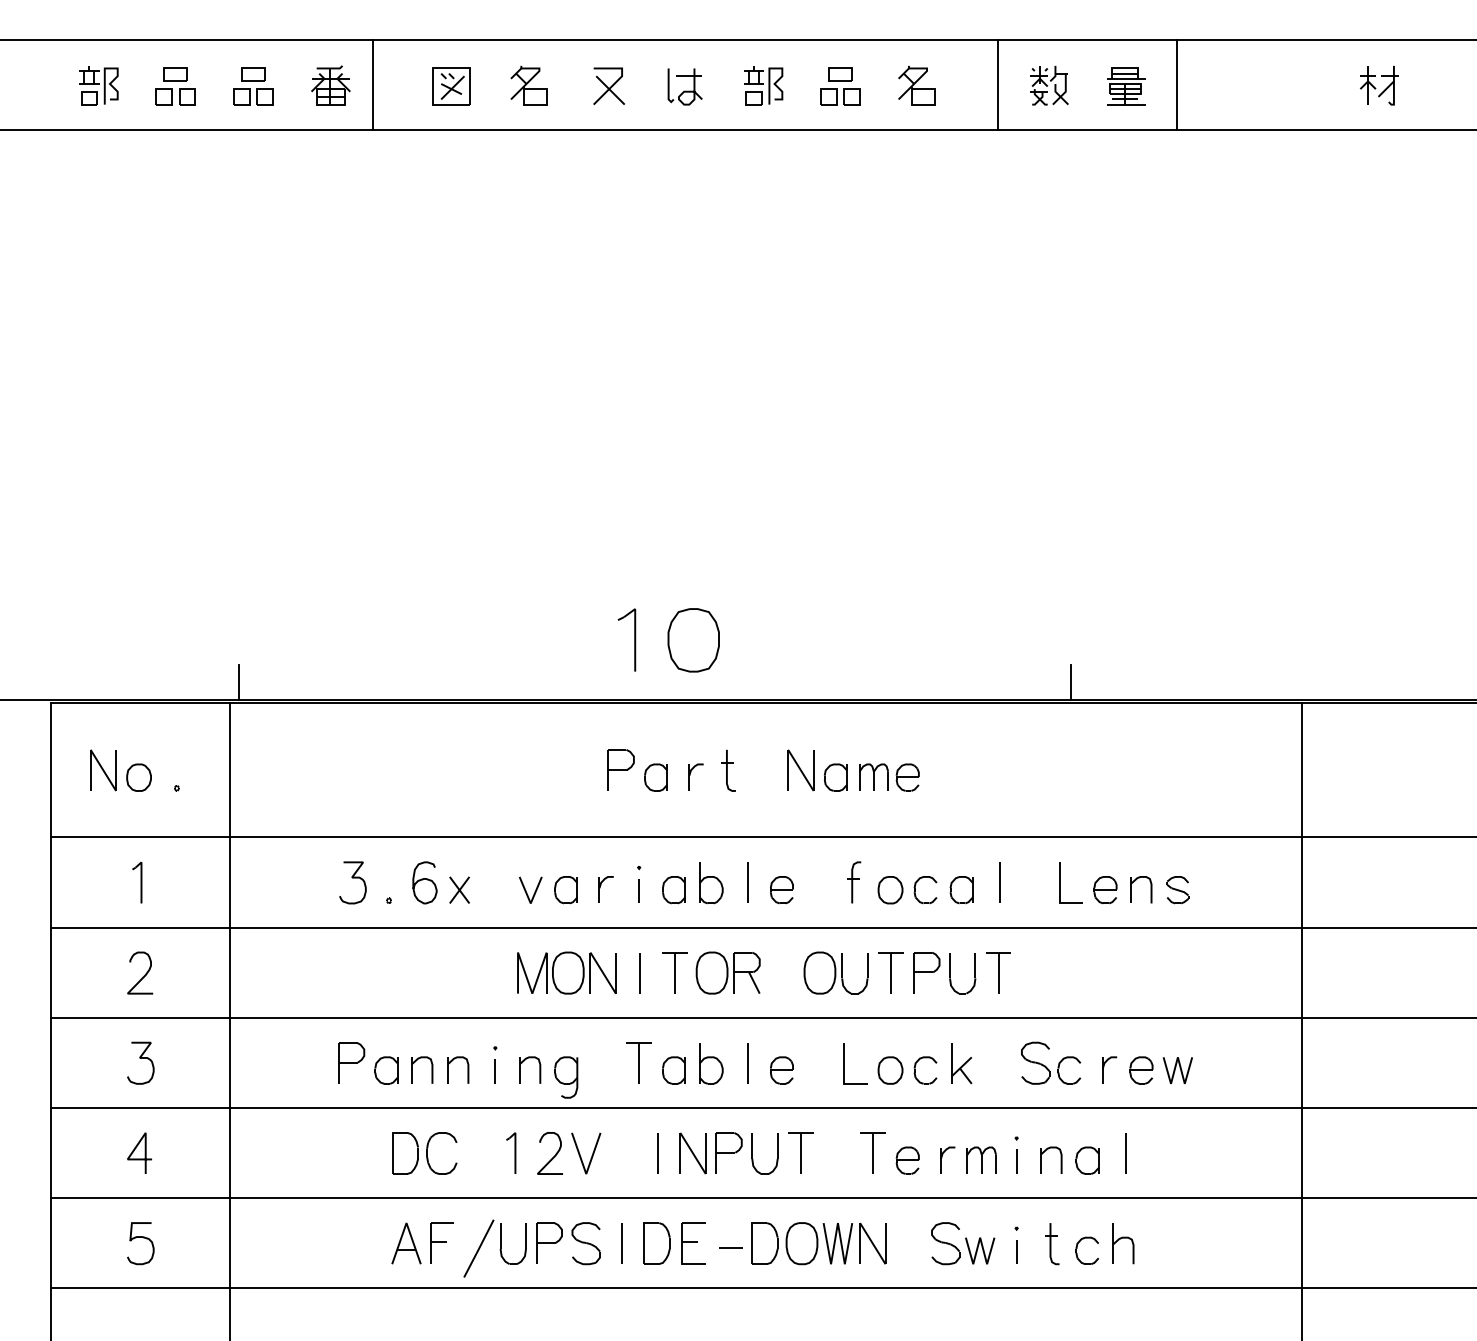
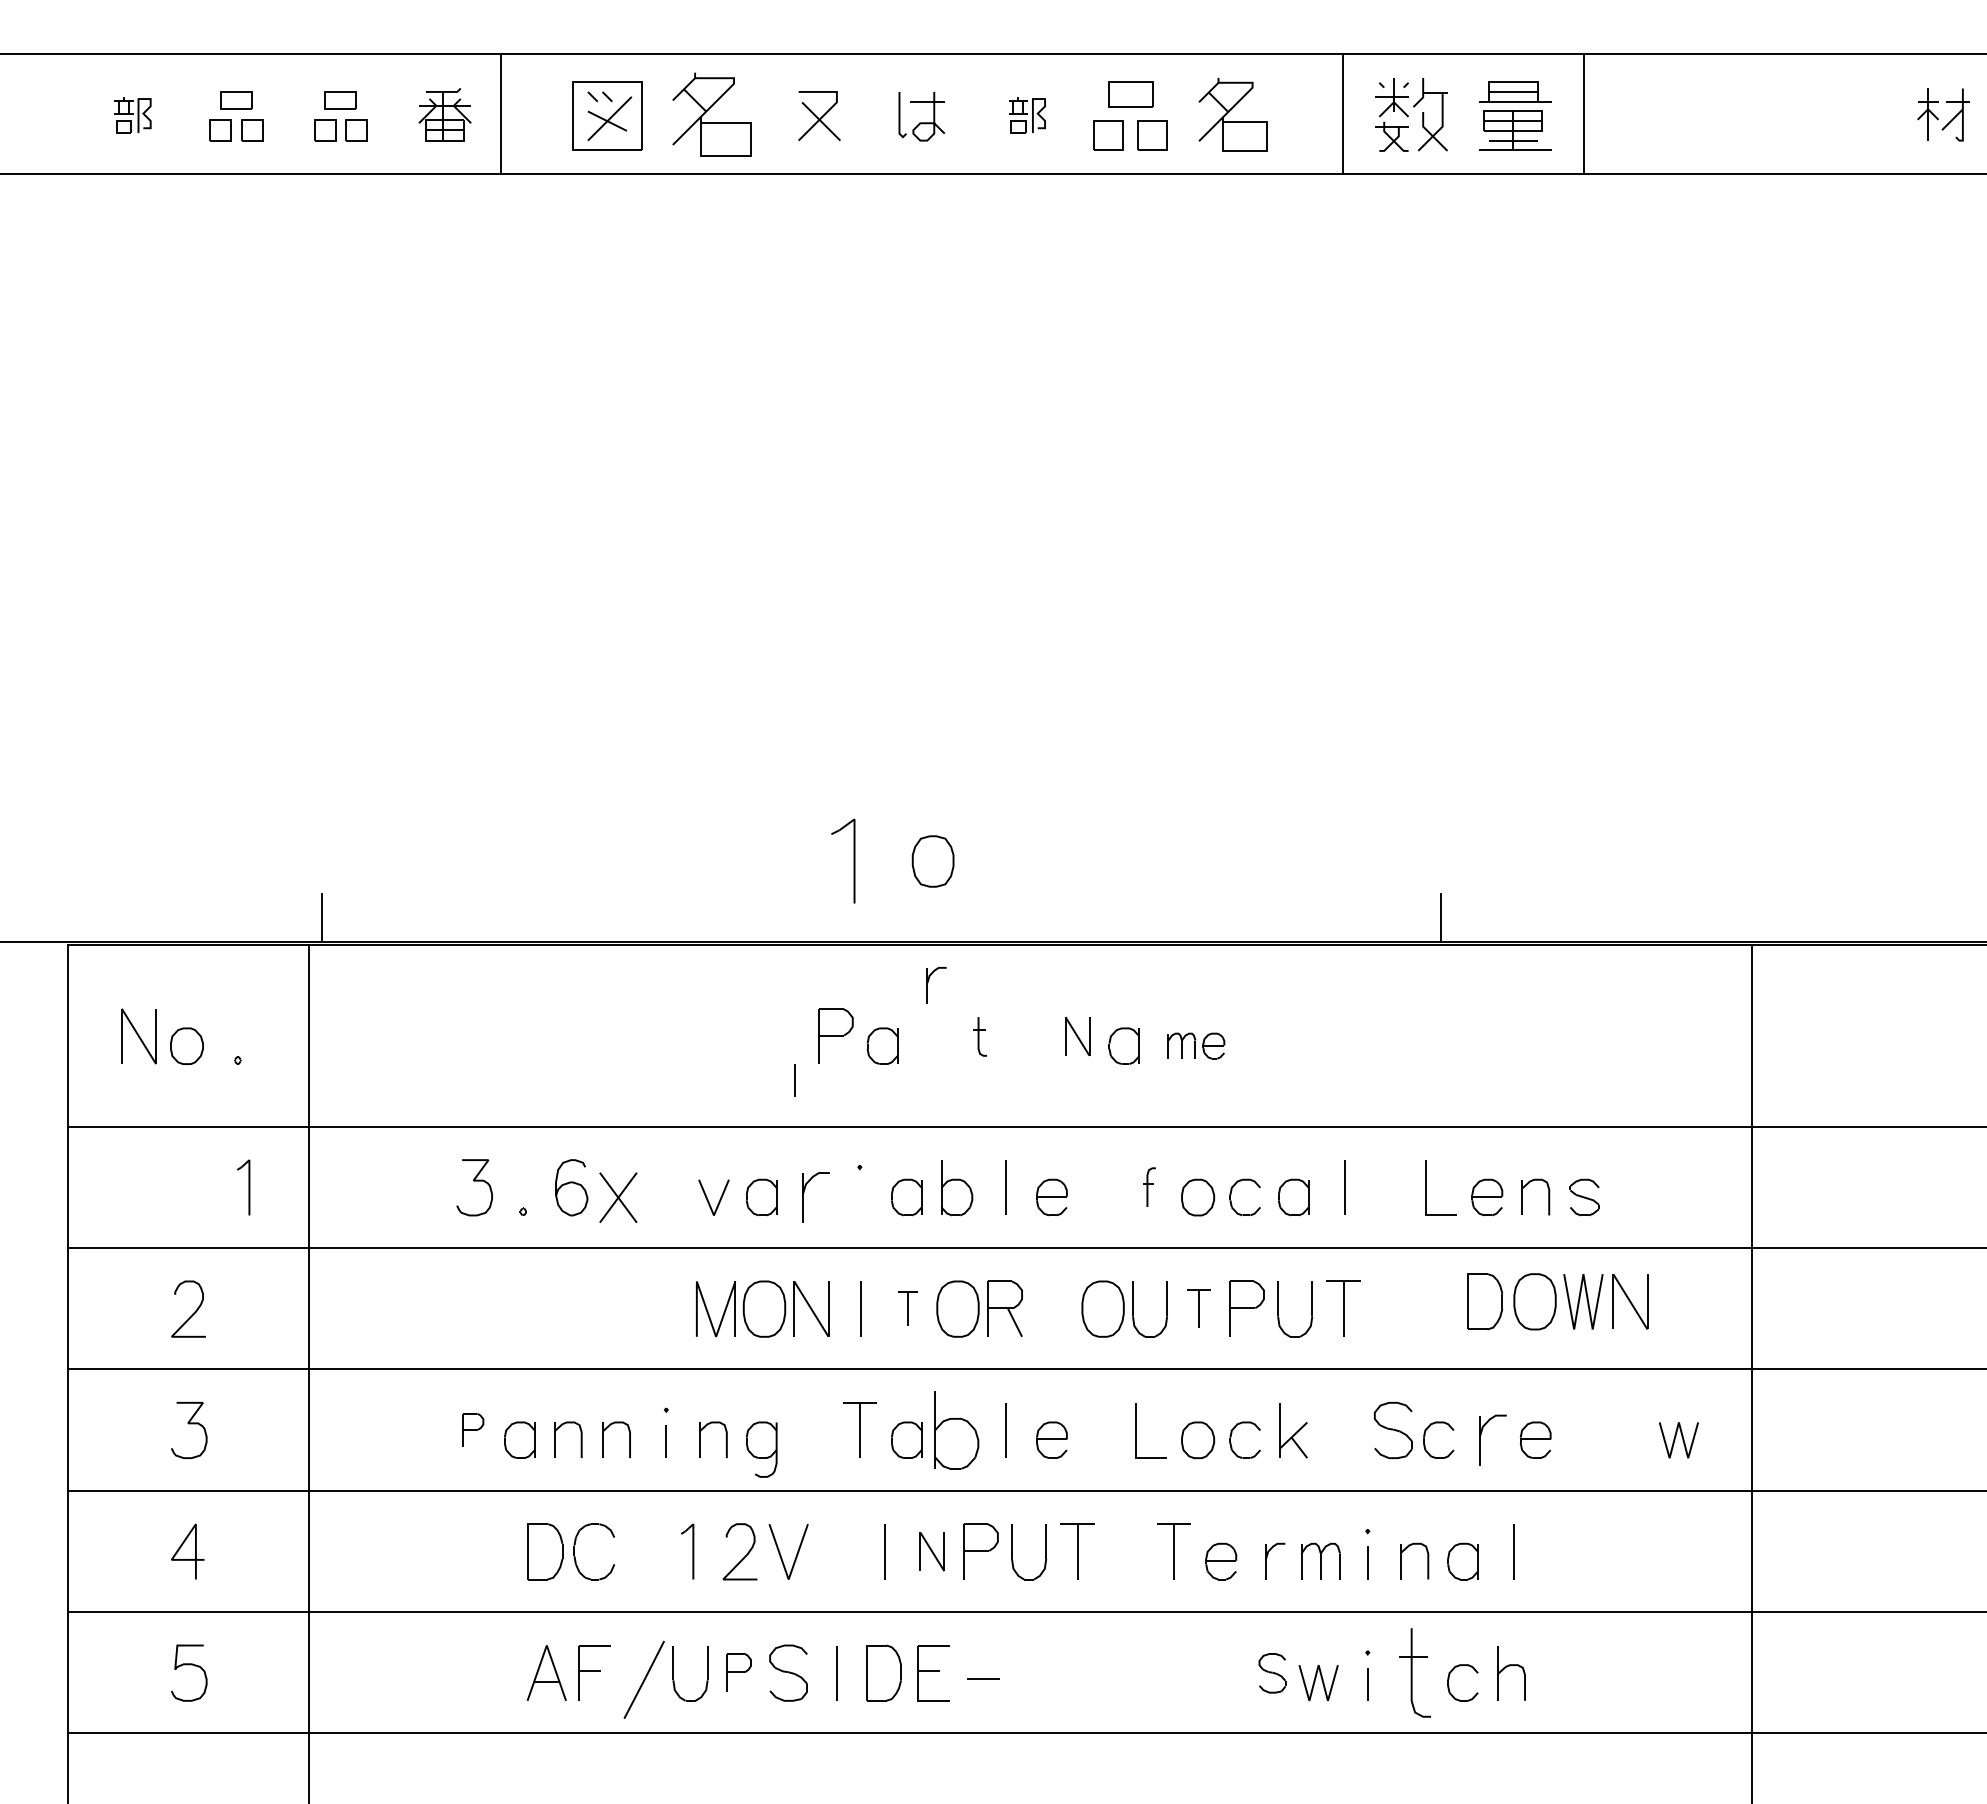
part: (98, 85) -> (132, 114), size x0.7
part: (528, 85) -> (710, 114), size x1.6
part: (763, 85) -> (1027, 114), size x0.7
part: (916, 85) -> (1232, 114), size x1.4
part: (1049, 85) -> (1411, 114), size x1.4
part: (1379, 85) -> (1943, 114), moved
part: (451, 86) -> (607, 116), size x1.4
part: (840, 86) -> (1130, 116), size x1.4
part: (1126, 86) -> (1515, 116), size x1.4
part: (693, 640) -> (932, 861), size x0.6
part: (728, 770) -> (980, 1036), size x0.7
part: (800, 770) -> (1076, 1036), size x0.7
part: (695, 776) -> (935, 984), moved
part: (889, 777) -> (1196, 1045), size x0.7
part: (137, 882) -> (244, 1187), moved
part: (854, 882) -> (1149, 1187), size x0.7
part: (459, 889) -> (618, 1196), size x1.4
part: (605, 889) -> (814, 1196), size x1.4
line: (638, 890) -> (794, 1079), moved
part: (674, 972) -> (907, 1308), size x0.6
part: (890, 972) -> (1198, 1308), size x0.7
part: (351, 1062) -> (472, 1429), size x0.6
part: (711, 1063) -> (957, 1430), size x1.4
part: (1109, 1069) -> (1492, 1438), size x1.4
line: (1175, 1070) -> (1675, 1440), moved
part: (692, 1153) -> (931, 1551), size x0.7
part: (549, 1242) -> (739, 1671), size x0.7
part: (818, 1243) -> (1557, 1301), moved
part: (945, 1243) -> (1272, 1672), size x0.7
part: (1052, 1244) -> (1415, 1674), size x1.6

